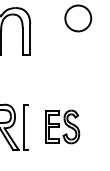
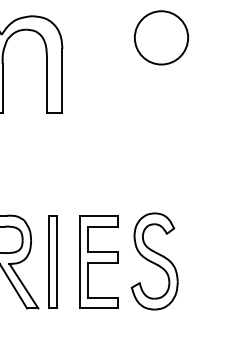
line: (27, 126) -> (56, 260), added
part: (62, 126) -> (128, 260), size x1.43

